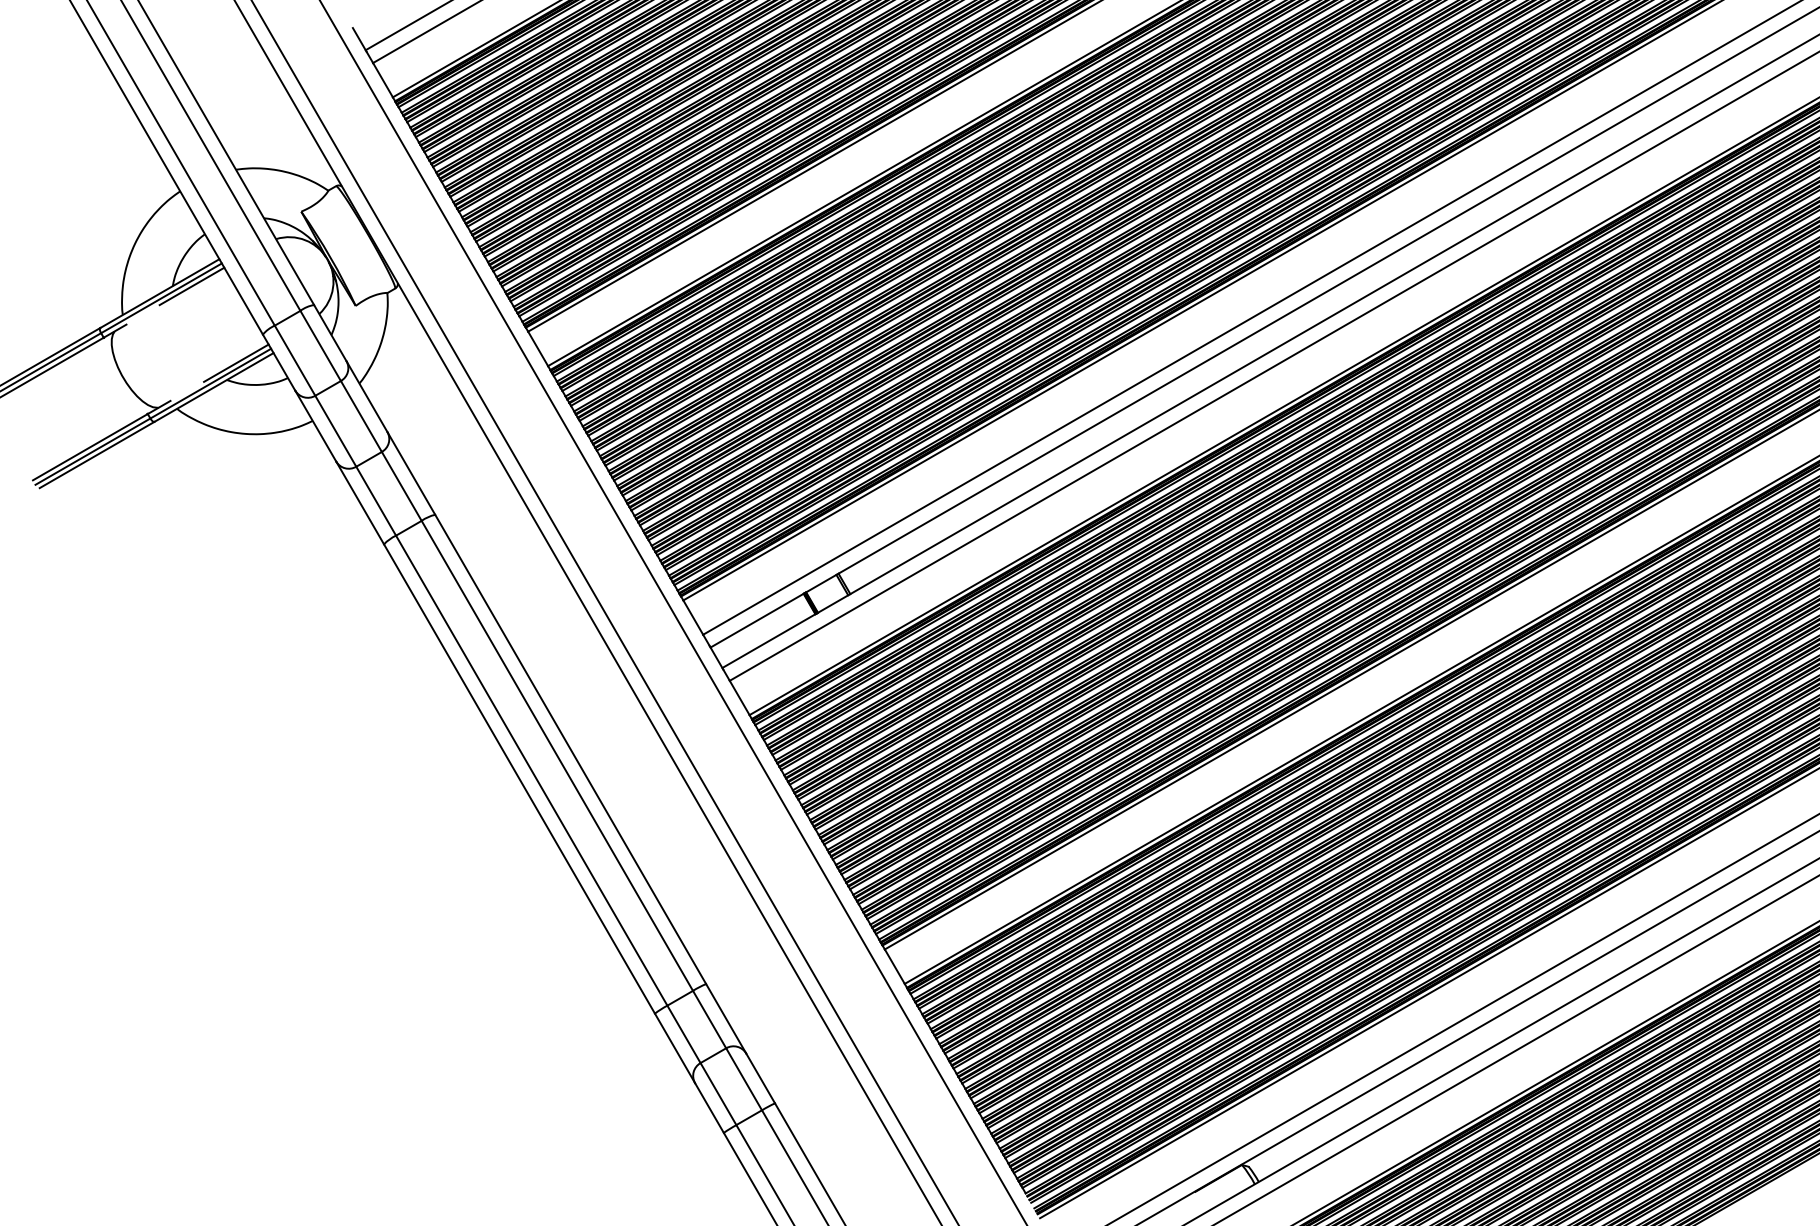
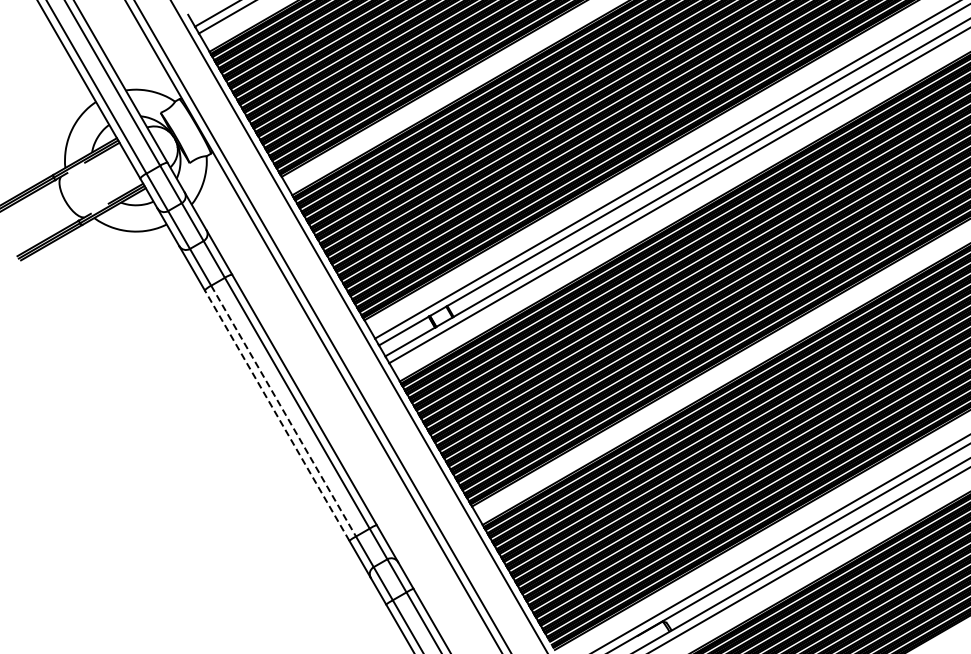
line: (531, 771) -> (283, 411), solid -> dashed
line: (520, 778) -> (277, 415), solid -> dashed

